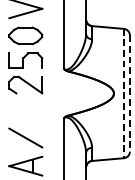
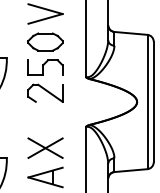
line: (123, 94) -> (147, 102), dashed -> solid
line: (129, 94) -> (153, 102), dashed -> solid
line: (25, 137) -> (45, 147), added

